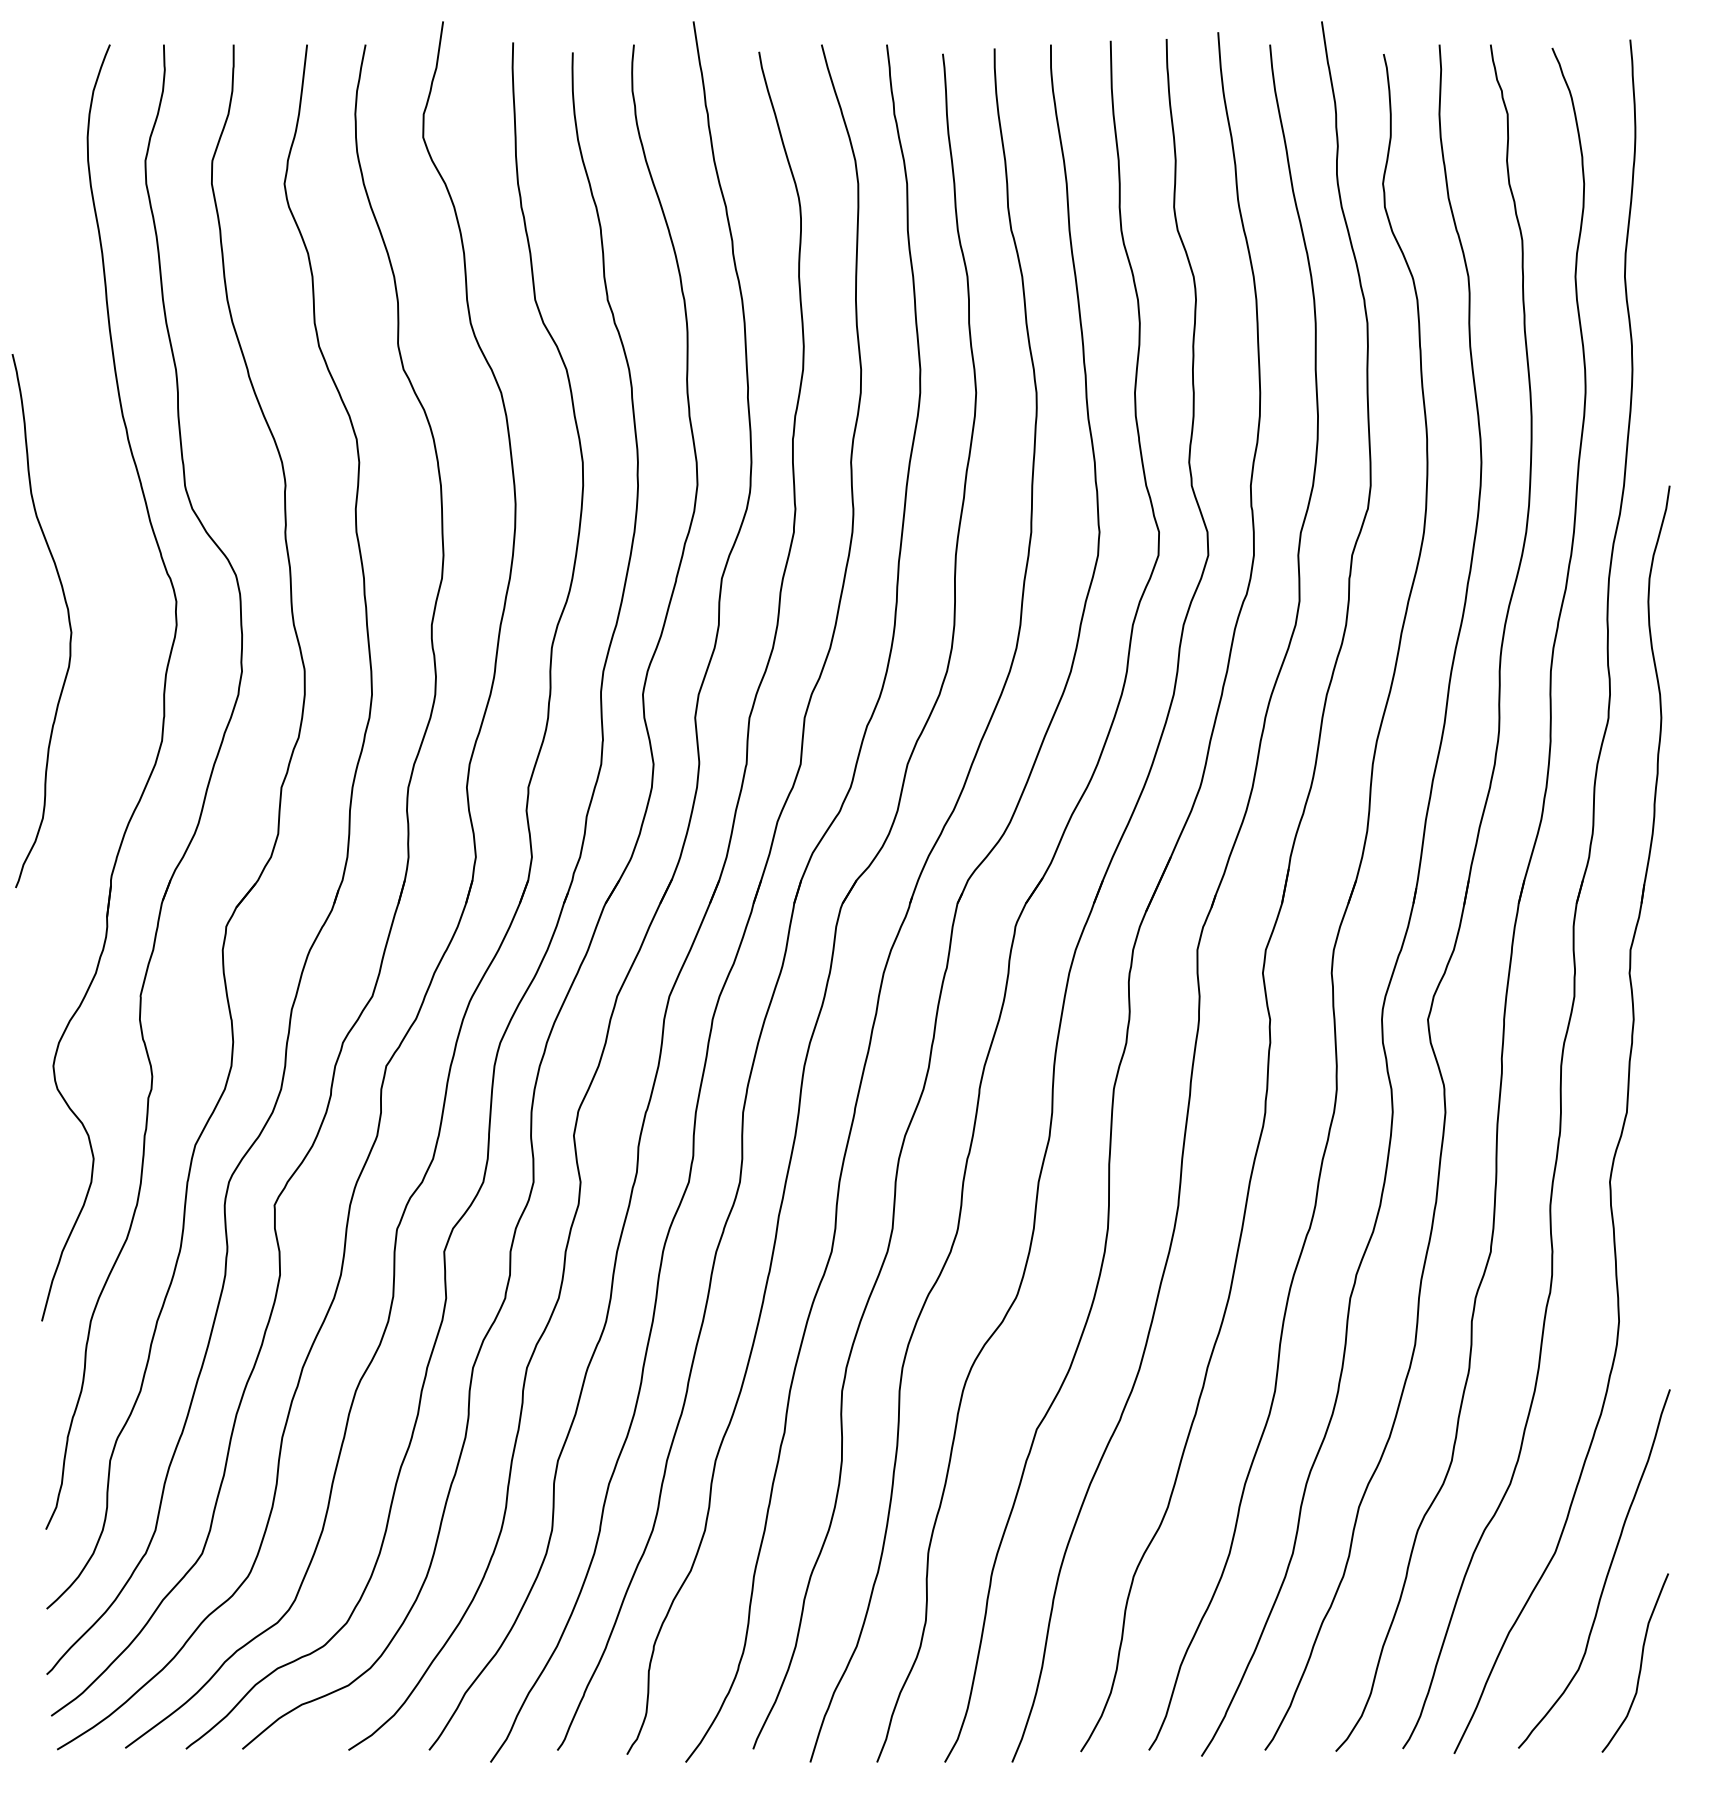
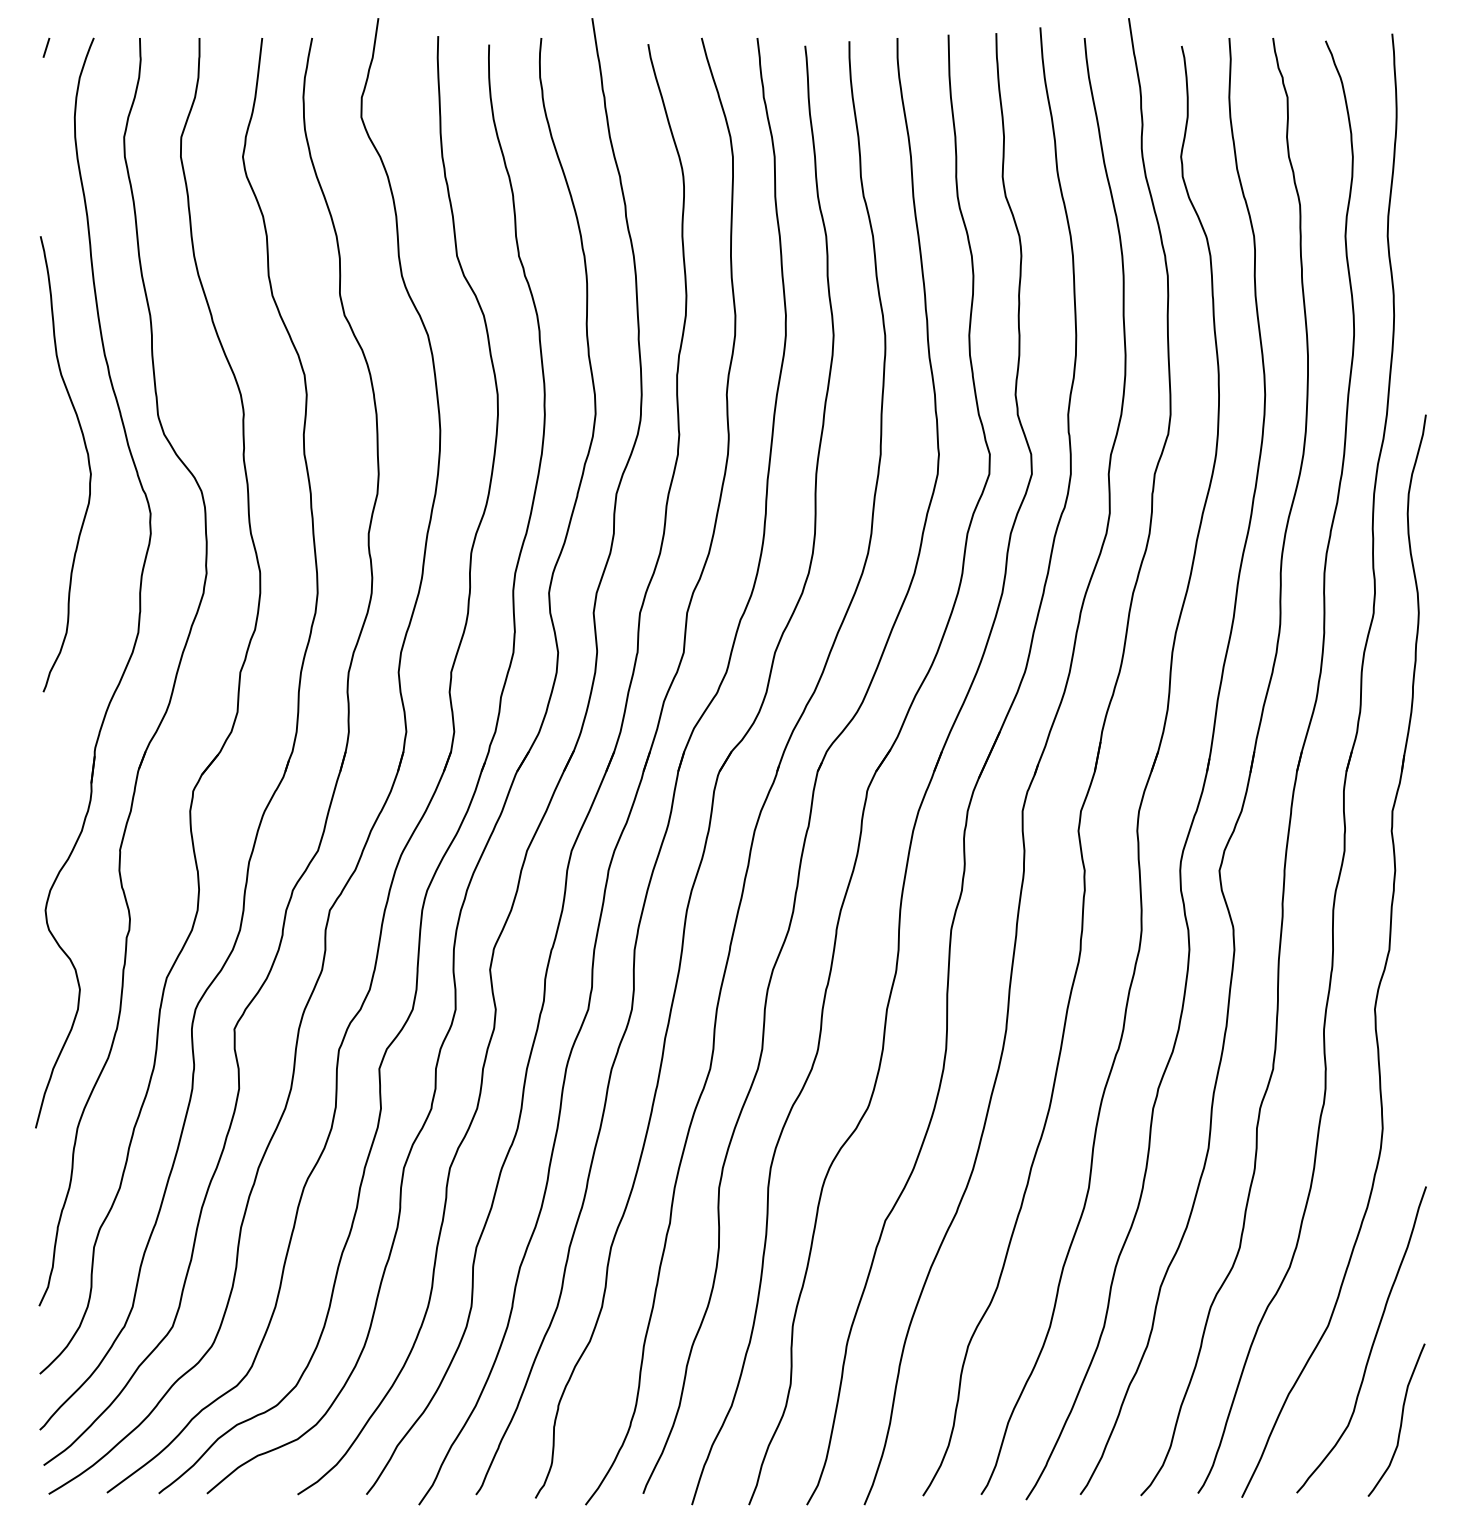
line: (54, 55) -> (46, 47), added
curve: (67, 616) -> (87, 460), moved

